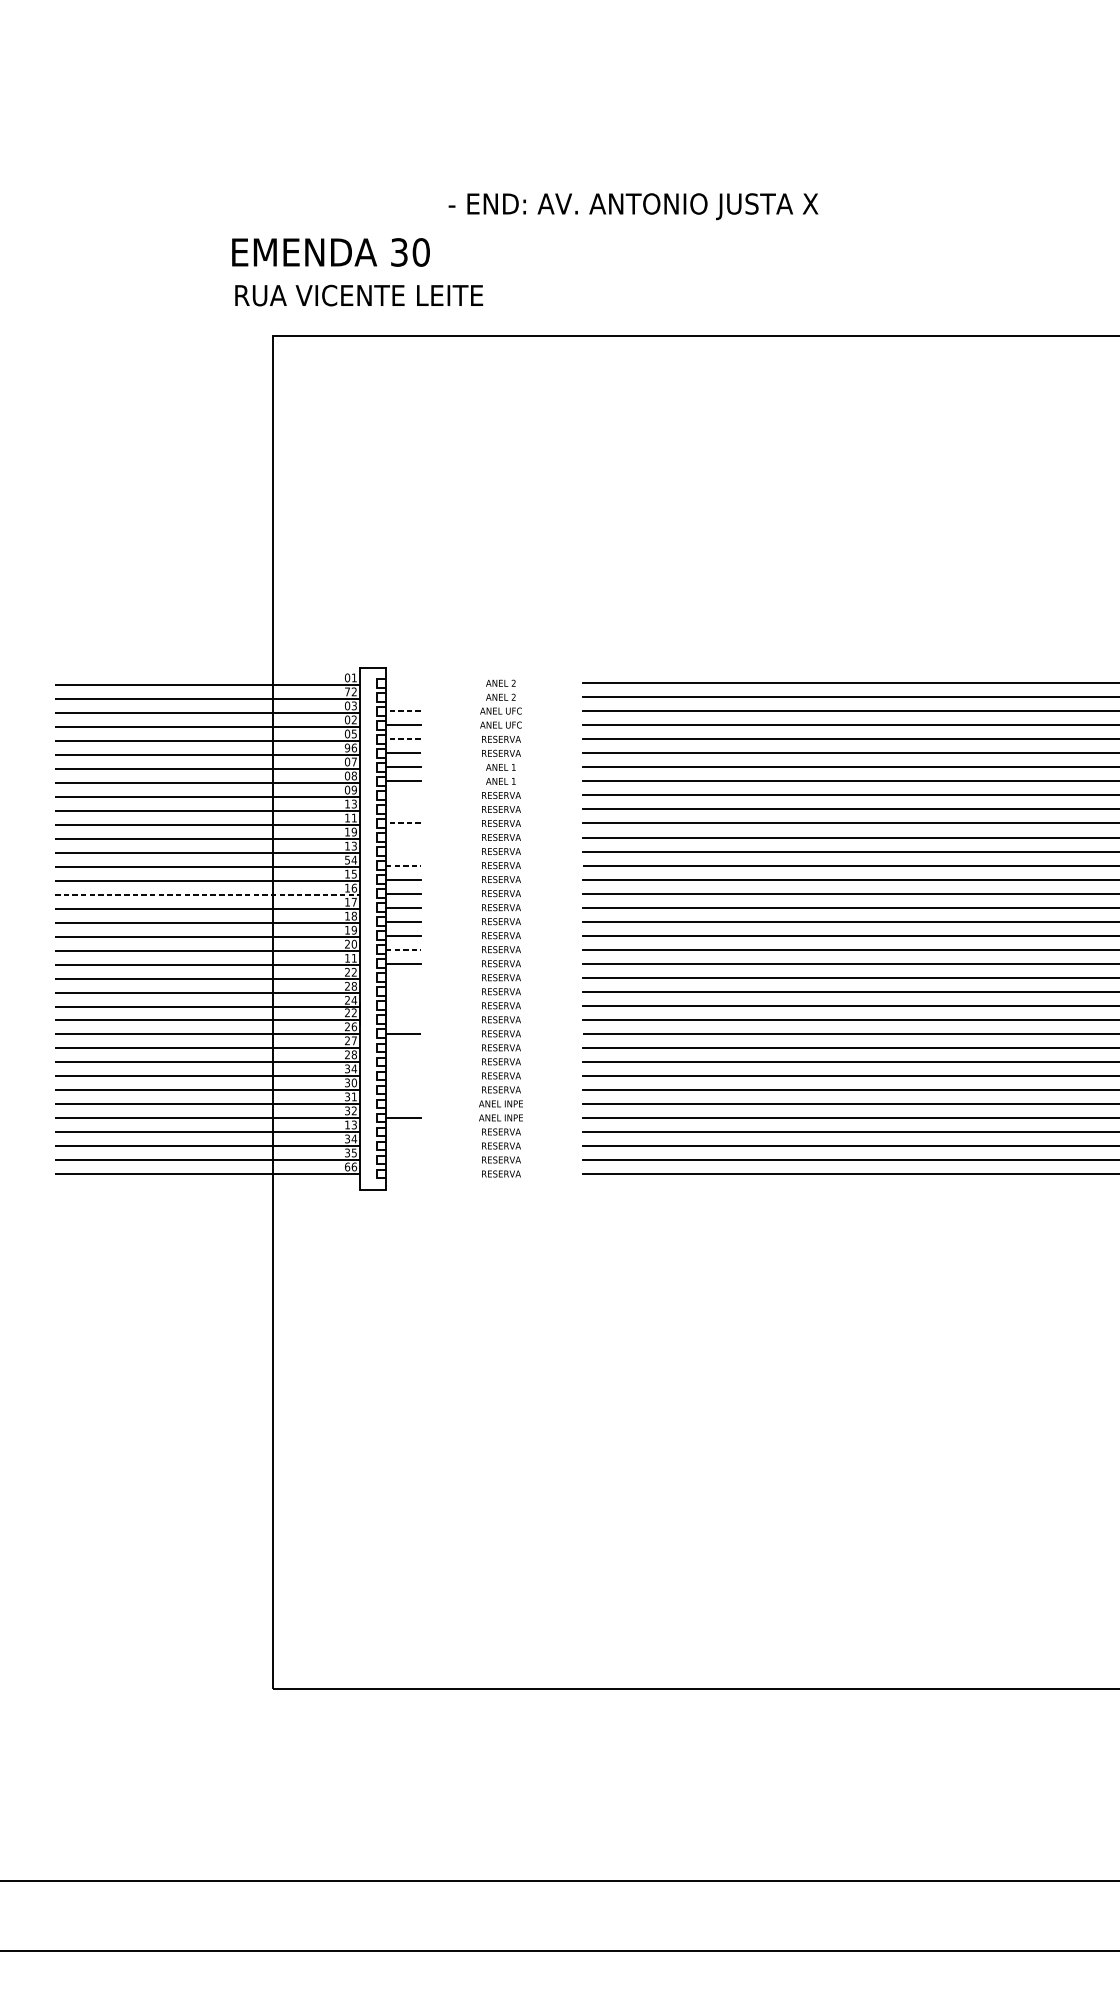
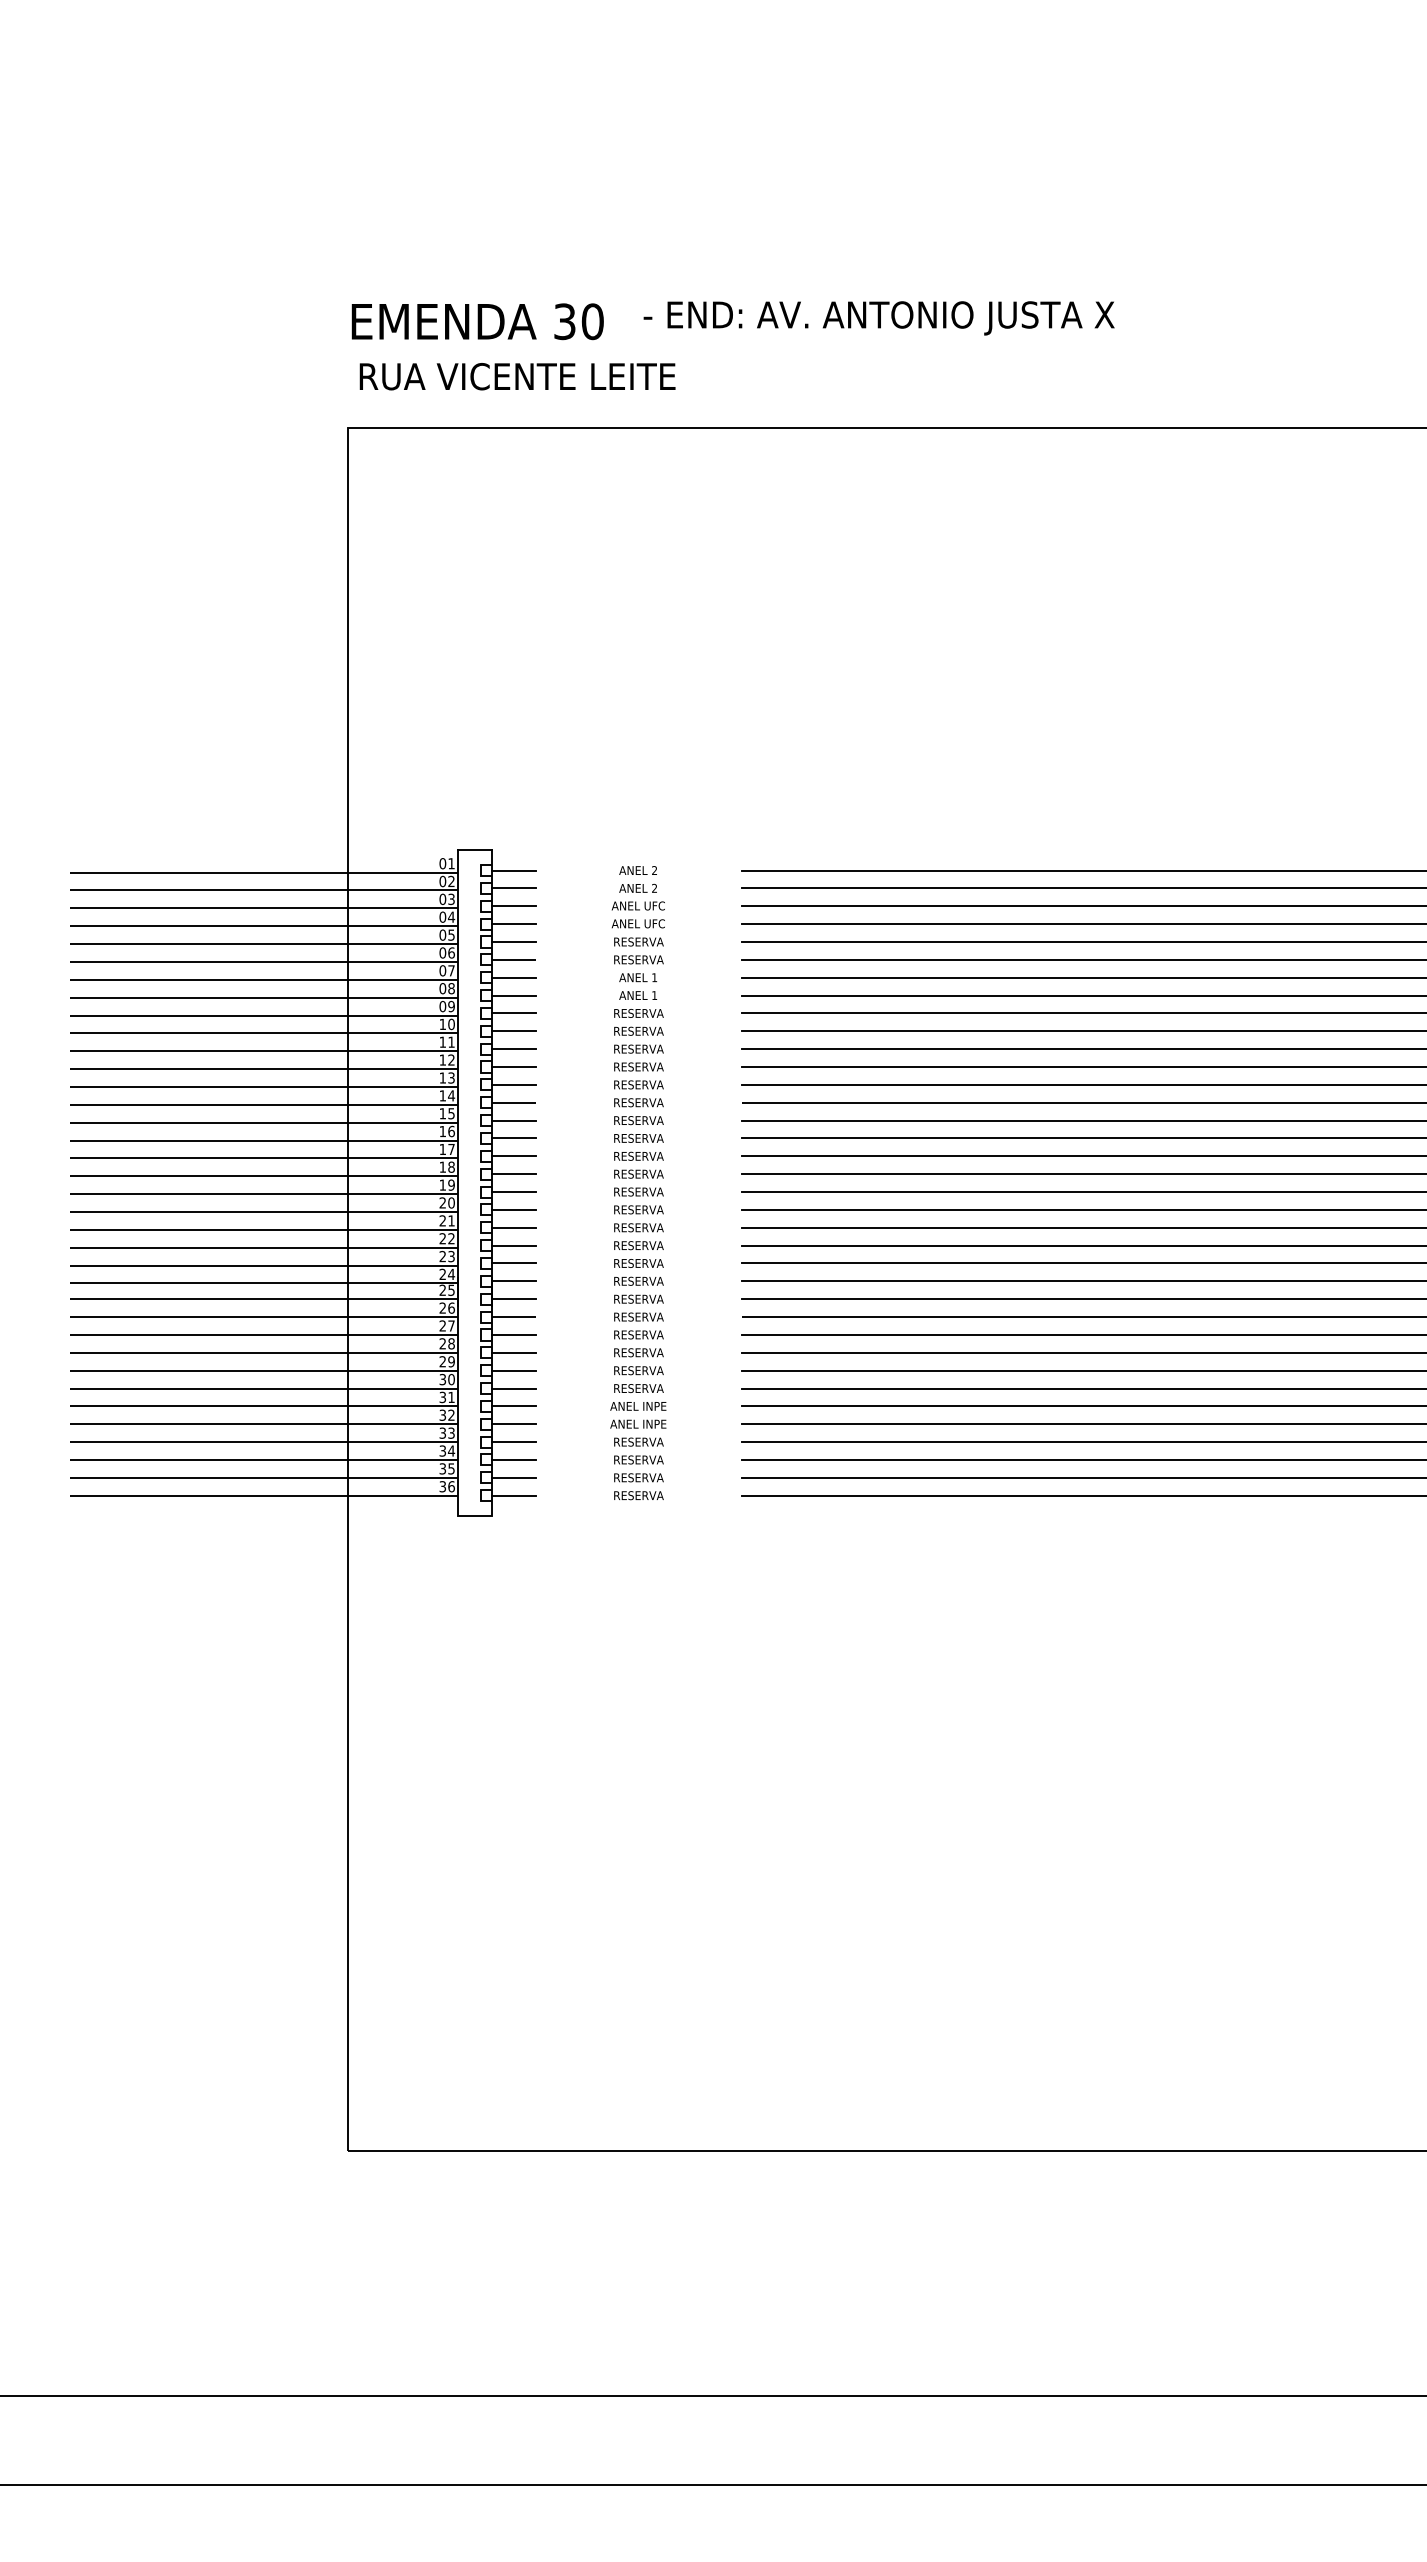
text: (633, 206) -> (878, 318), moved
text: (330, 252) -> (477, 321), moved
text: (359, 295) -> (517, 376), moved
line: (403, 683) -> (513, 870), added
text: (347, 691) -> (442, 881), 72 -> 02
line: (403, 697) -> (513, 888), added
line: (403, 711) -> (513, 906), dashed -> solid
text: (354, 719) -> (451, 916), 02 -> 04
line: (403, 739) -> (513, 942), dashed -> solid
text: (347, 747) -> (442, 952), 96 -> 06
line: (403, 795) -> (513, 1013), added
text: (354, 804) -> (451, 1024), 13 -> 10
line: (403, 809) -> (513, 1031), added
line: (403, 823) -> (513, 1049), dashed -> solid
text: (354, 831) -> (451, 1059), 19 -> 12
line: (403, 837) -> (513, 1066), added
line: (403, 851) -> (513, 1084), added
text: (347, 859) -> (442, 1095), 54 -> 14
line: (403, 865) -> (514, 1102), dashed -> solid
line: (207, 895) -> (264, 1140), dashed -> solid
line: (403, 949) -> (514, 1209), dashed -> solid
text: (347, 958) -> (442, 1220), 11 -> 21
line: (403, 977) -> (513, 1245), added
text: (354, 986) -> (451, 1256), 28 -> 23
line: (403, 991) -> (513, 1263), added
line: (403, 1005) -> (513, 1281), added
text: (354, 1012) -> (451, 1289), 22 -> 25
line: (403, 1020) -> (513, 1299), added
line: (403, 1047) -> (513, 1334), added
line: (403, 1061) -> (513, 1352), added
text: (351, 1068) -> (447, 1361), 34 -> 29
line: (403, 1075) -> (513, 1370), added
line: (403, 1089) -> (513, 1388), added
line: (403, 1104) -> (513, 1406), added
text: (347, 1124) -> (442, 1432), 13 -> 33
line: (403, 1132) -> (513, 1442), added
line: (403, 1145) -> (513, 1459), added
line: (403, 1159) -> (513, 1477), added
text: (347, 1166) -> (442, 1486), 66 -> 36
line: (403, 1173) -> (513, 1495), added

